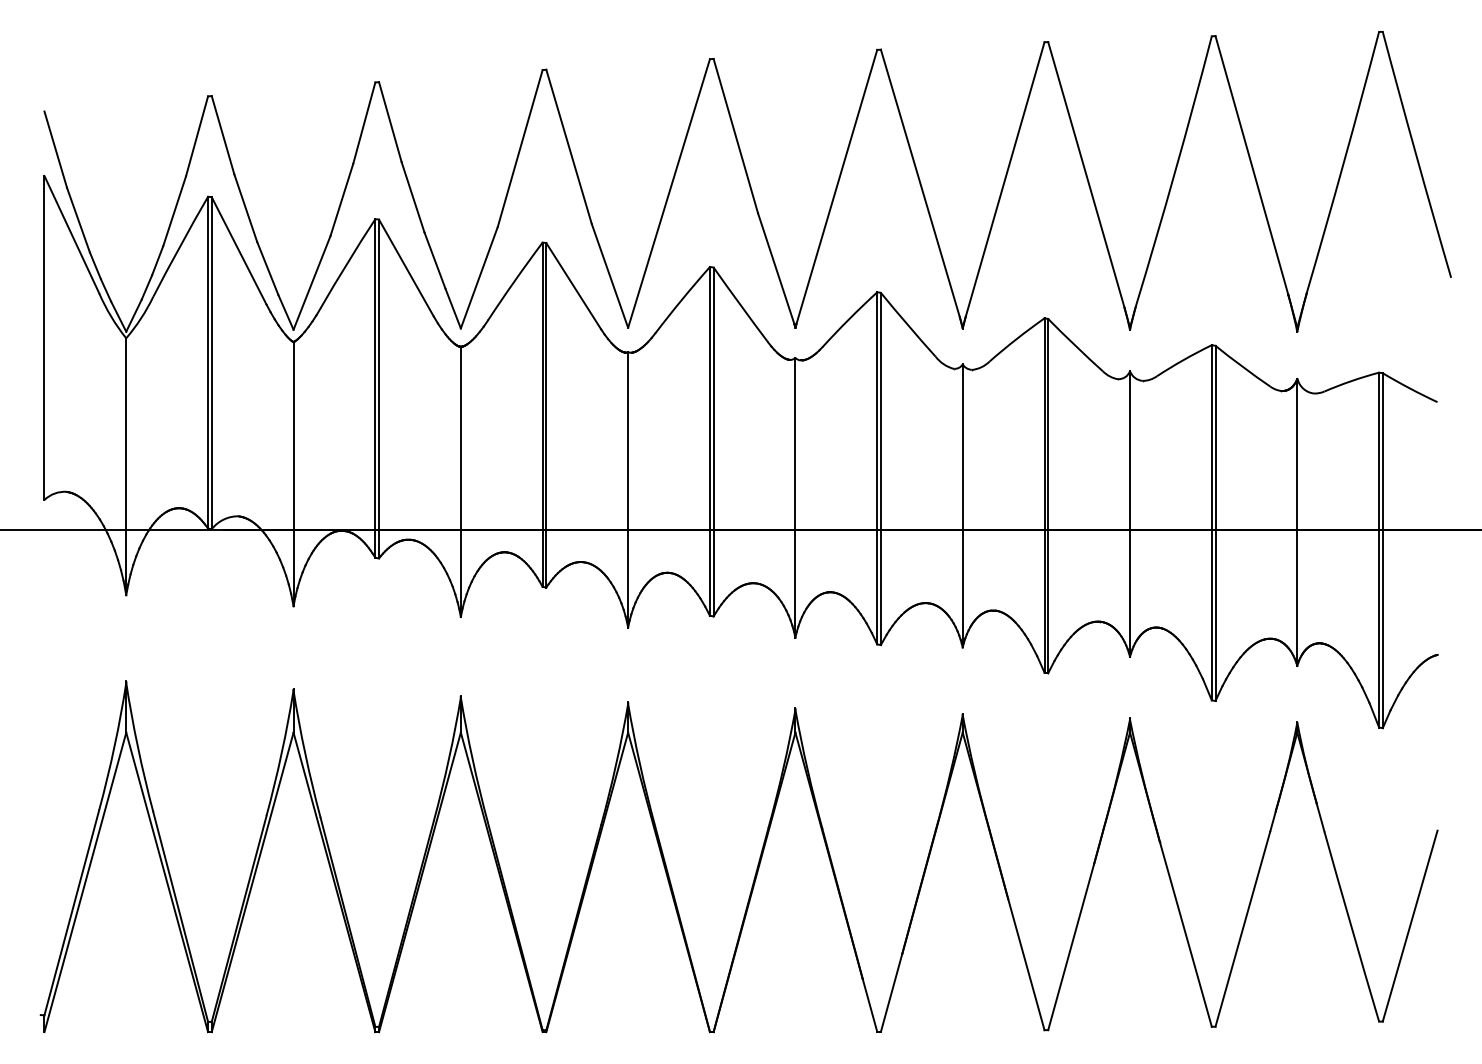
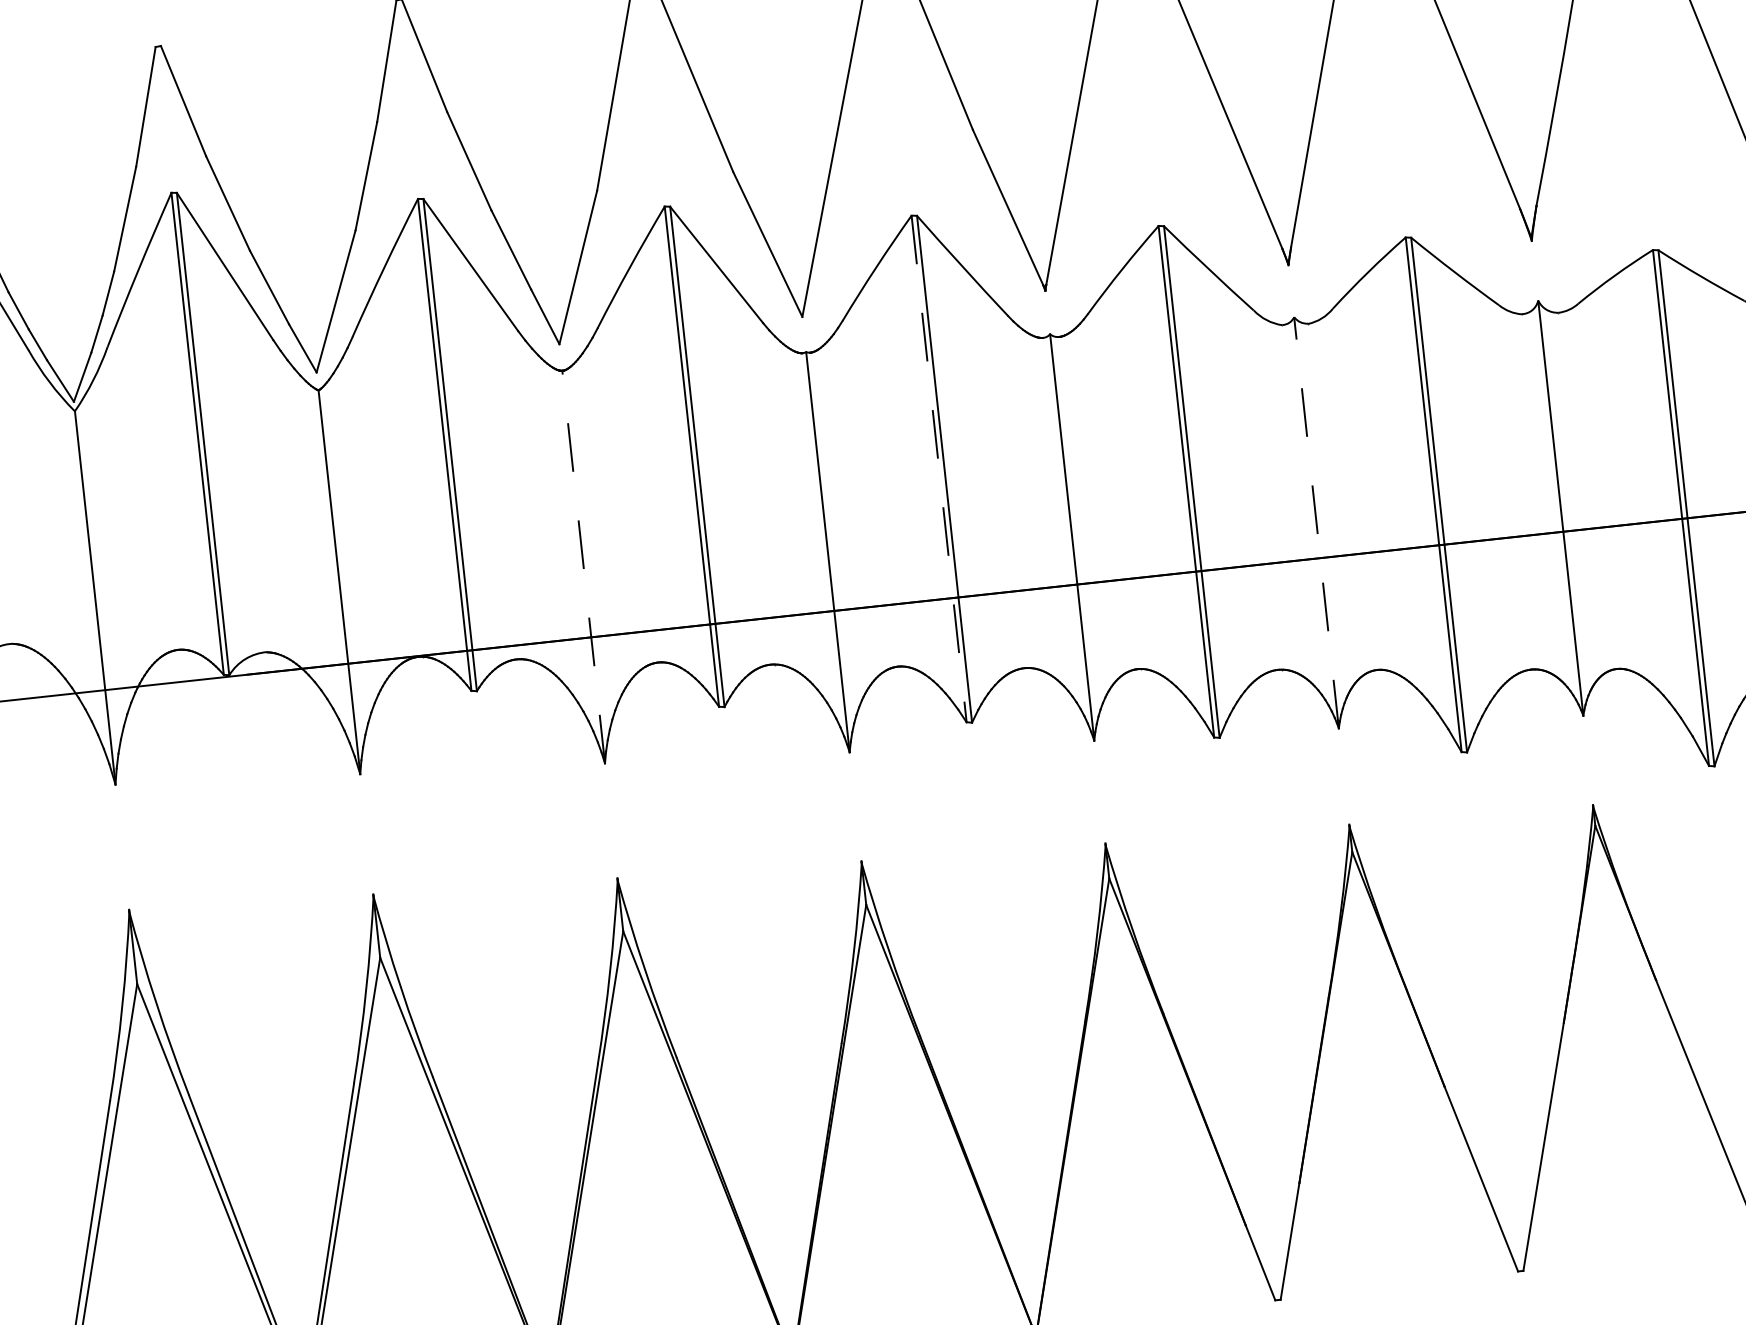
line: (709, 441) -> (938, 469), solid -> dashed
line: (460, 481) -> (583, 566), solid -> dashed
line: (962, 505) -> (1316, 522), solid -> dashed

